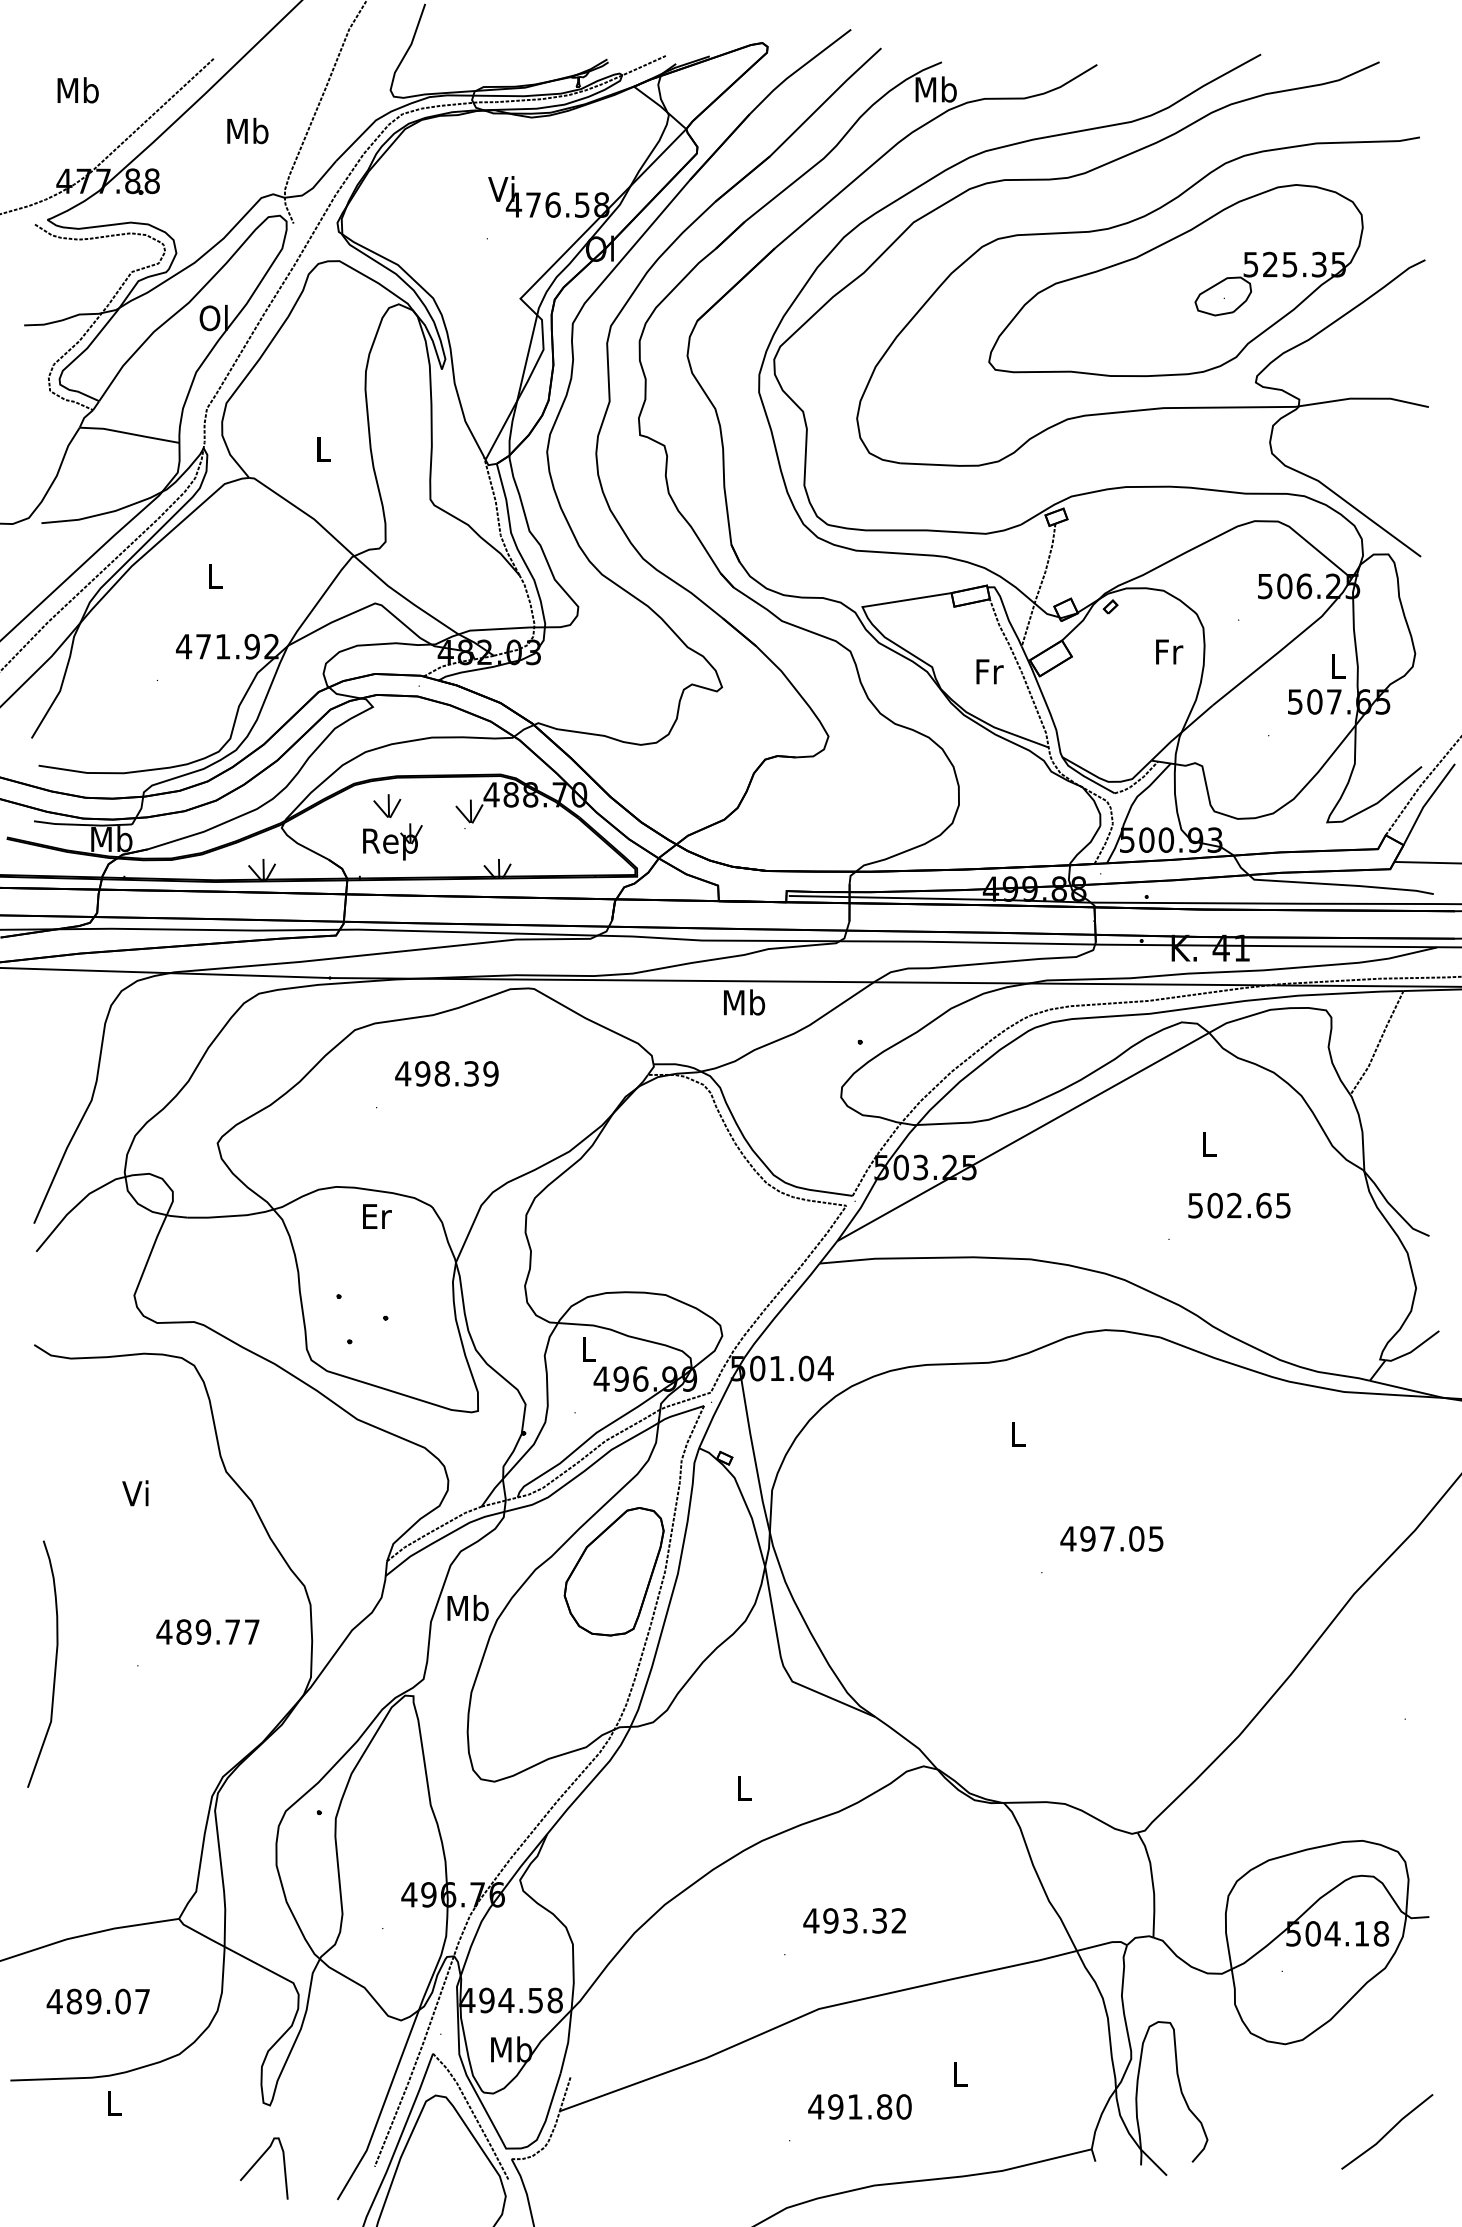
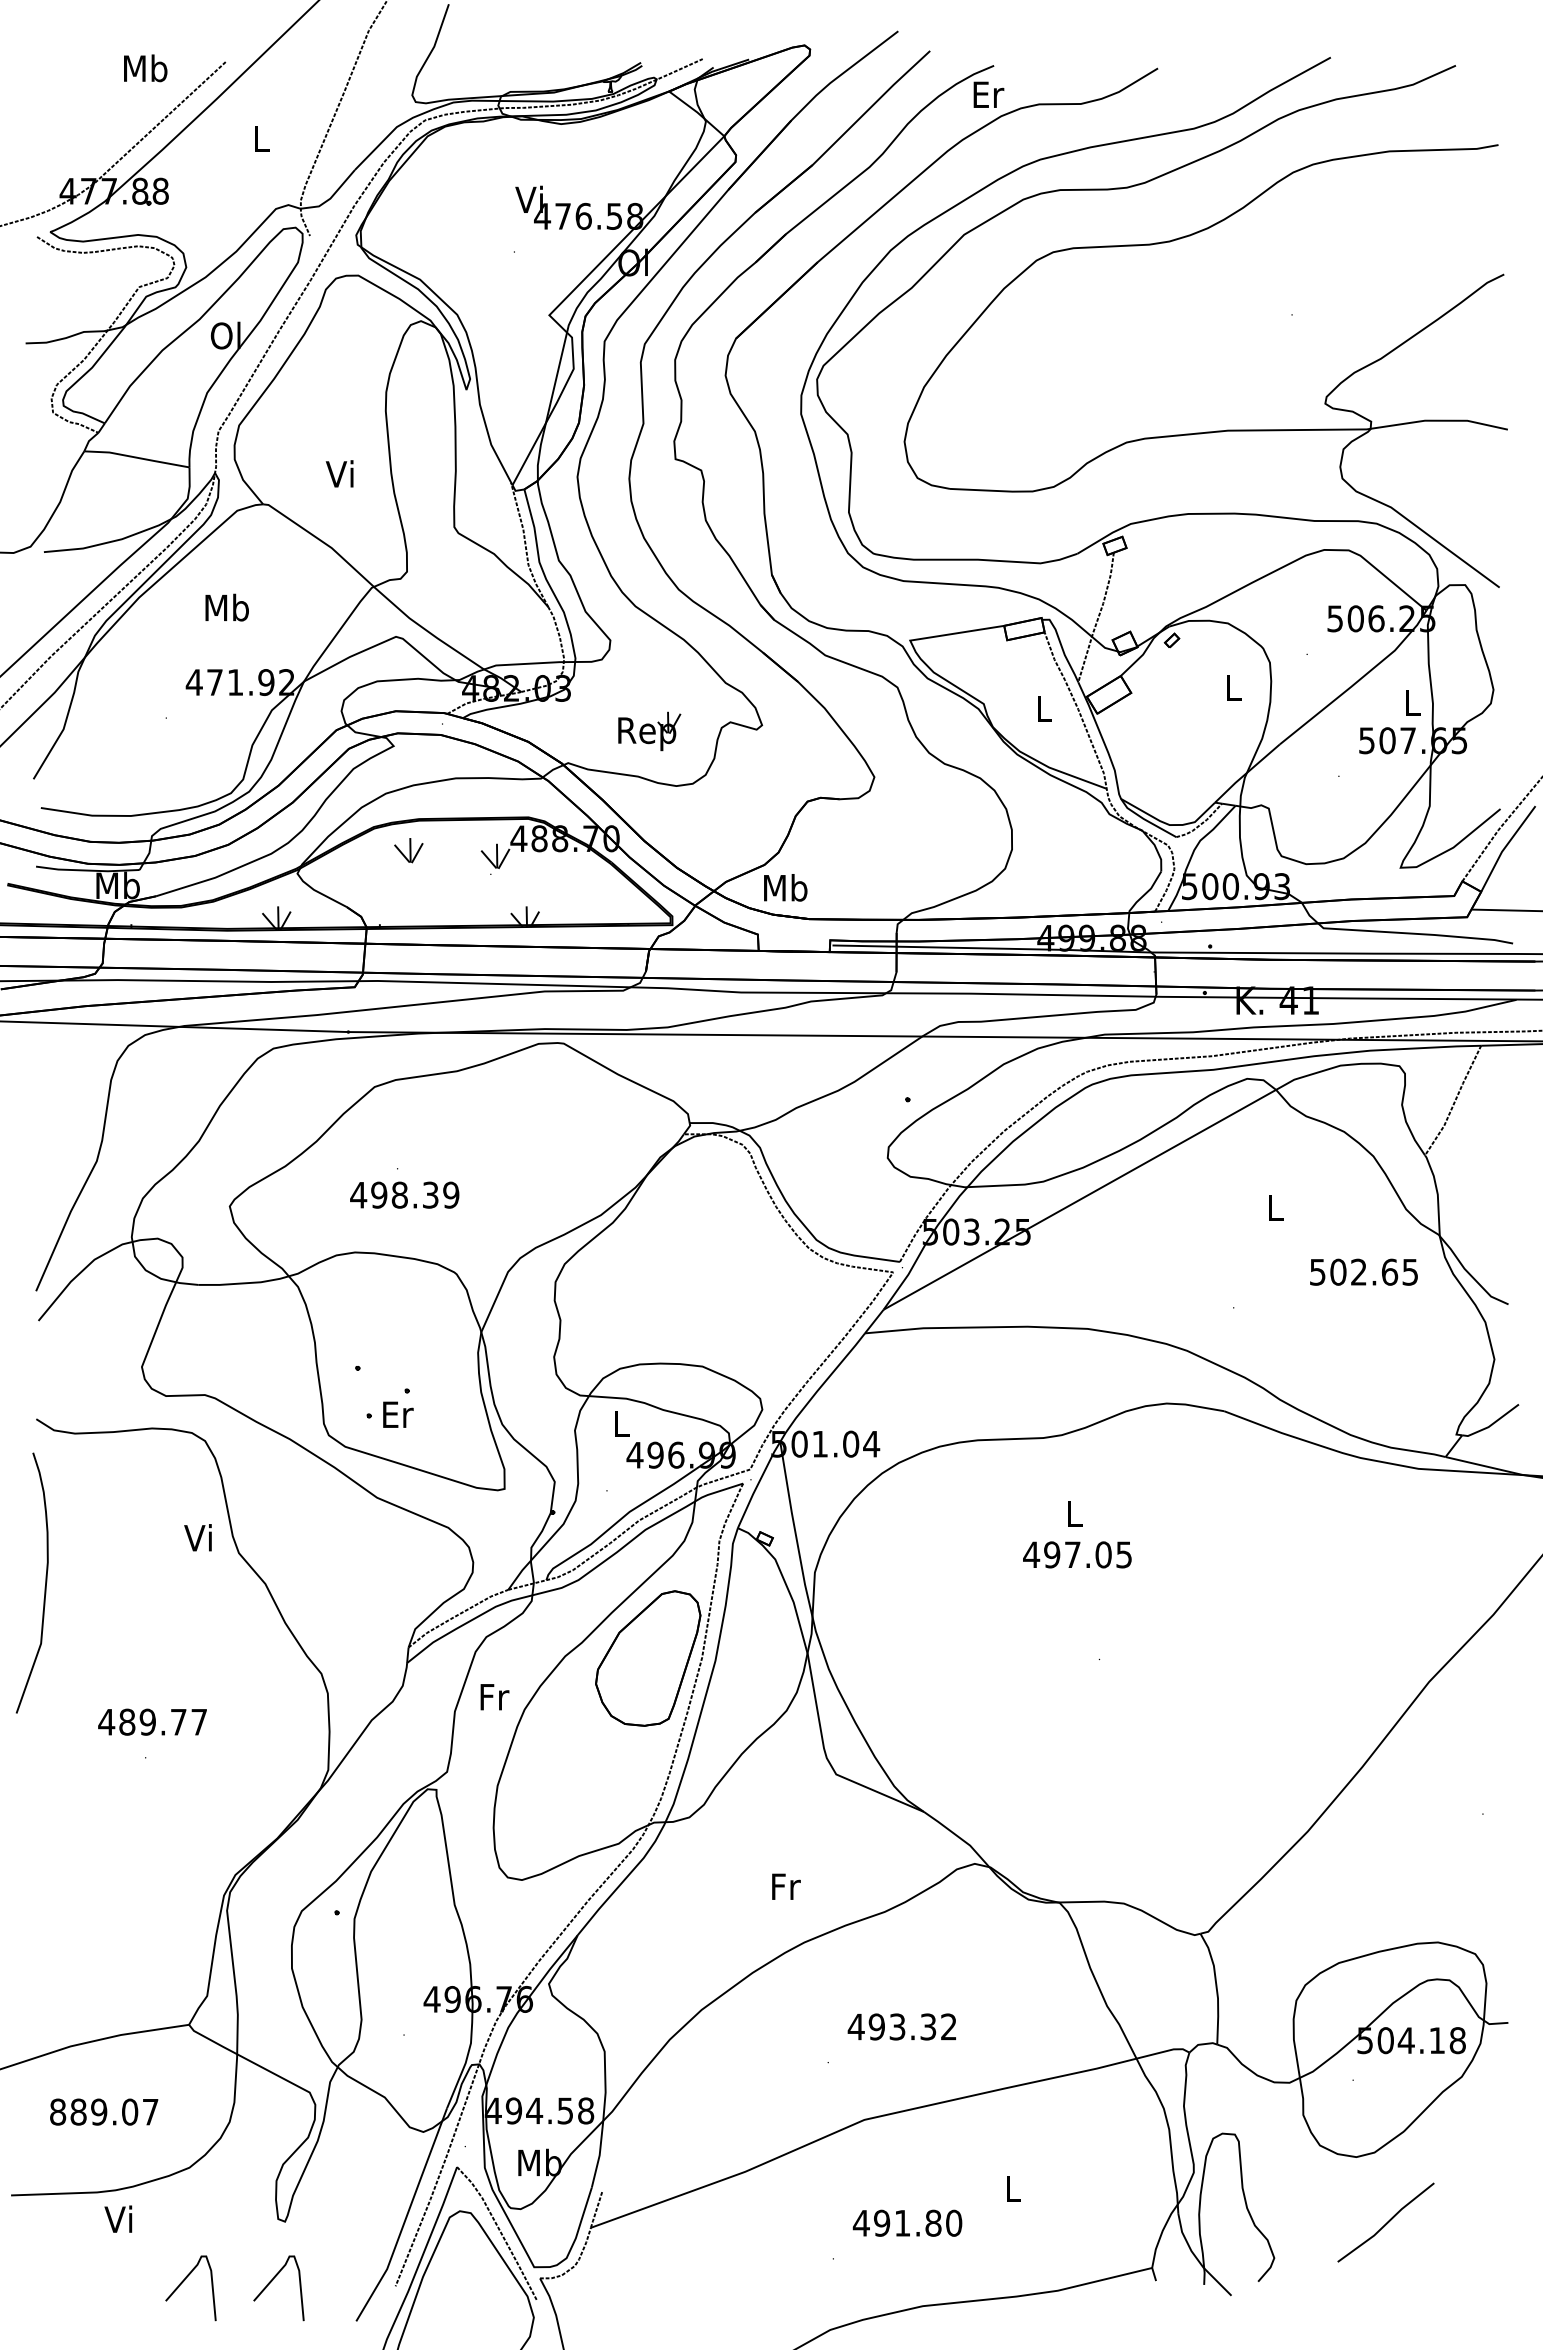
text: (935, 89) -> (987, 94), Mb -> Er
text: (78, 90) -> (145, 68), moved
text: (247, 131) -> (261, 138), Mb -> L
part: (1176, 279) -> (1241, 295), removed
text: (321, 448) -> (339, 473), L -> Vi
text: (214, 575) -> (226, 607), L -> Mb
text: (1169, 652) -> (1234, 688), Fr -> L
text: (989, 671) -> (1044, 708), Fr -> L
part: (392, 841) -> (649, 731), moved
text: (744, 1002) -> (785, 887), moved
text: (446, 1073) -> (404, 1194), moved
text: (1238, 1204) -> (1363, 1271), moved
text: (377, 1216) -> (398, 1414), moved
text: (134, 1493) -> (197, 1537), moved
text: (1111, 1538) -> (1077, 1554), moved
text: (467, 1607) -> (493, 1696), Mb -> Fr
text: (207, 1631) -> (152, 1721), moved
curve: (54, 1668) -> (44, 1587), moved
text: (745, 1787) -> (786, 1886), L -> Fr
text: (54, 2001) -> (57, 2111), 489.07 -> 889.07
text: (112, 2102) -> (118, 2218), L -> Vi
line: (1387, 2131) -> (1386, 2222), moved
curve: (174, 2162) -> (184, 2281), added

